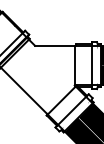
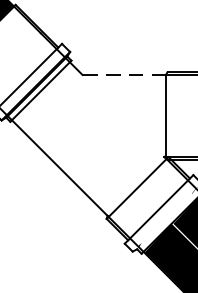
line: (54, 45) -> (122, 74), solid -> dashed

